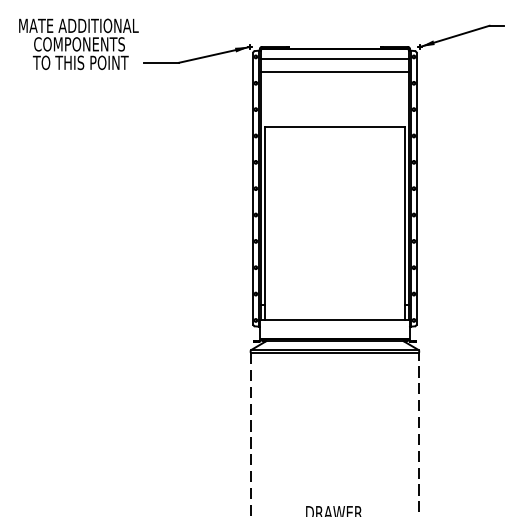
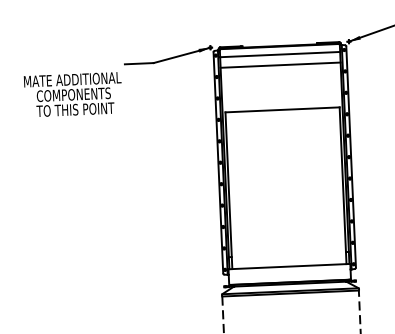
text: (78, 44) -> (73, 94), moved

